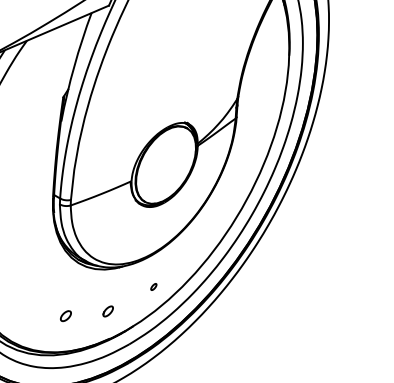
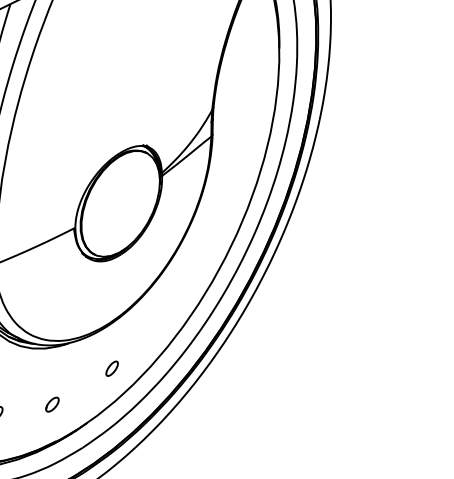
part: (153, 286) -> (111, 368), size x1.67

